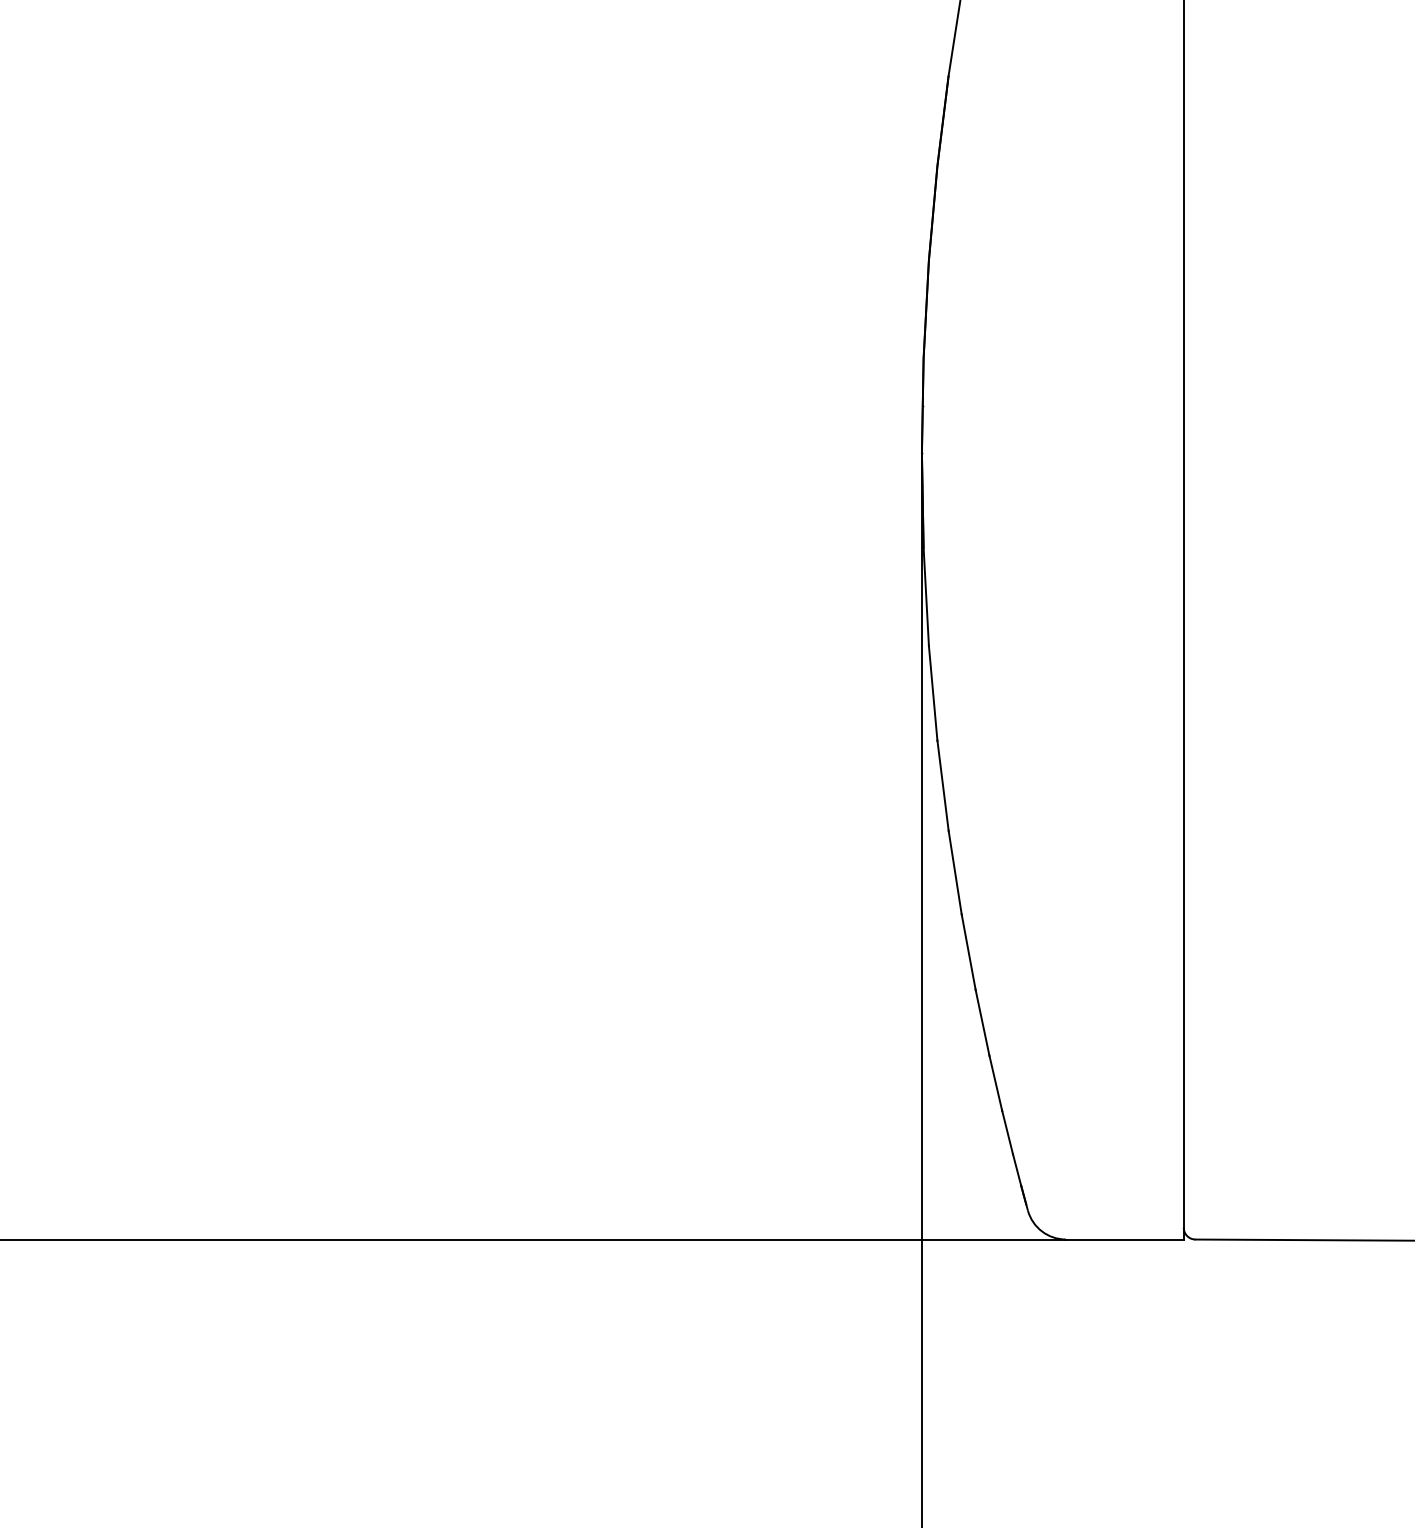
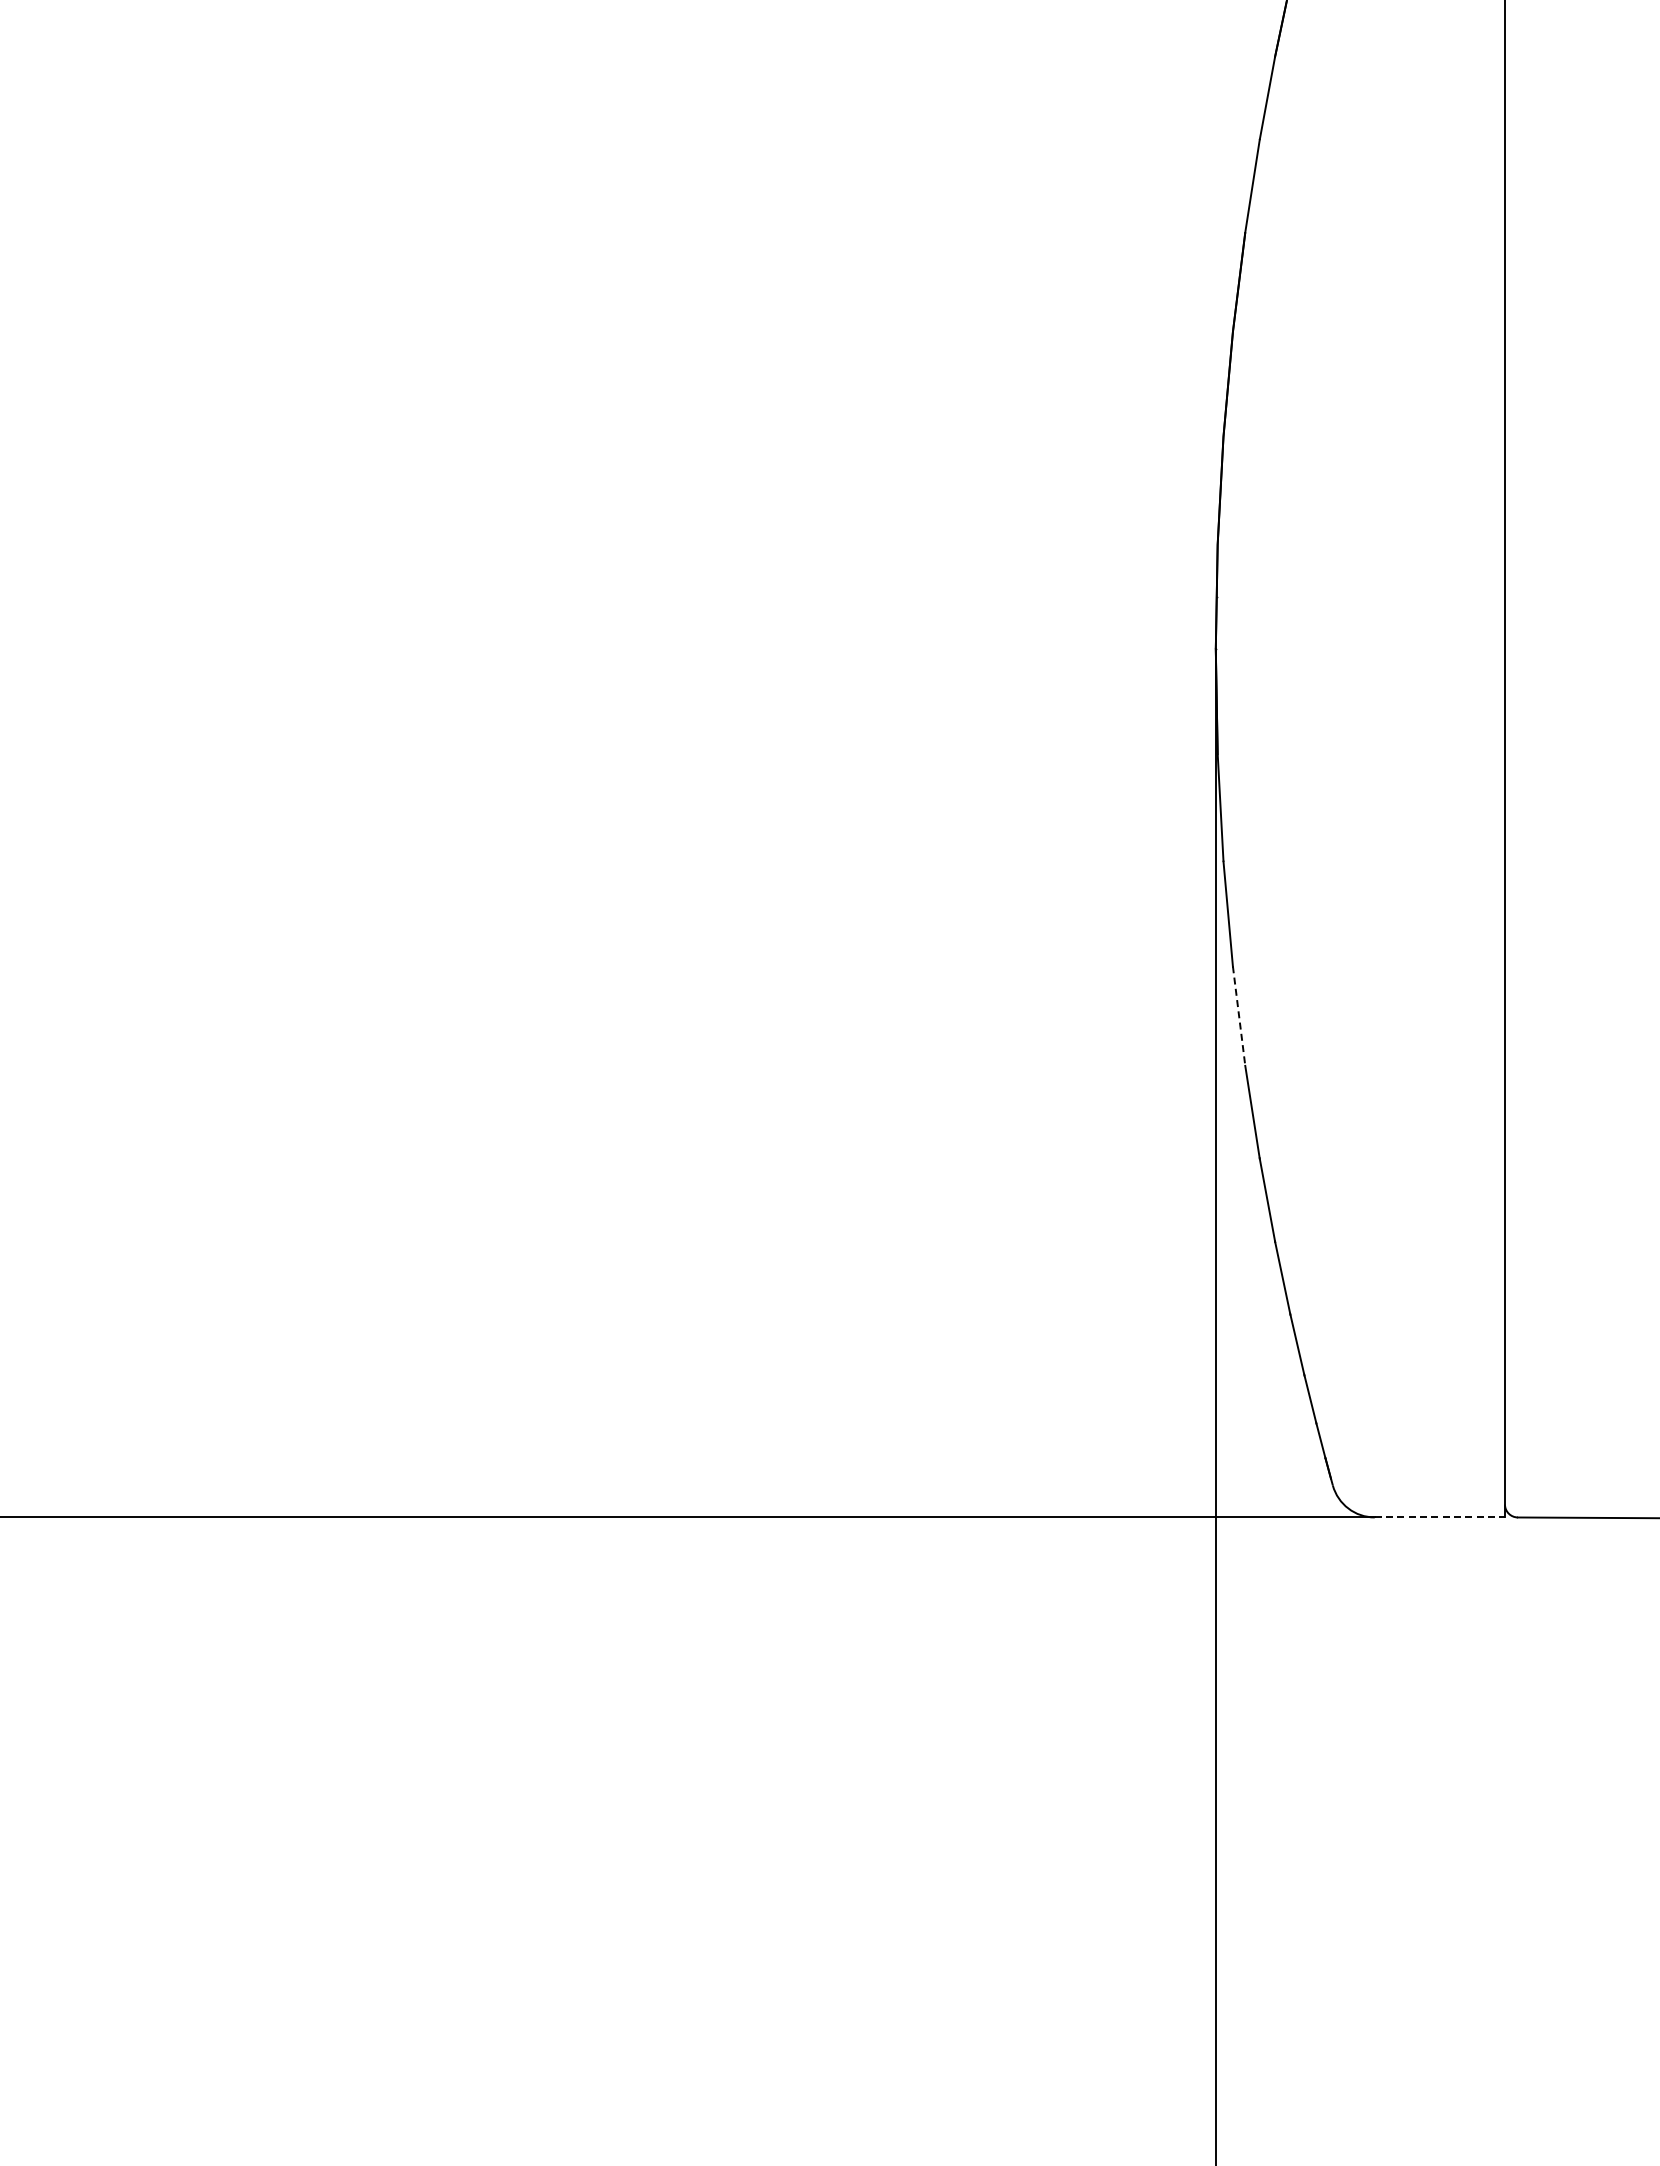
line: (943, 785) -> (1239, 1016), solid -> dashed
line: (1125, 1239) -> (1440, 1517), solid -> dashed

